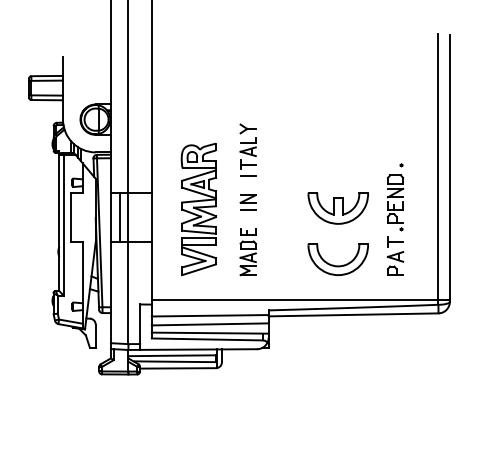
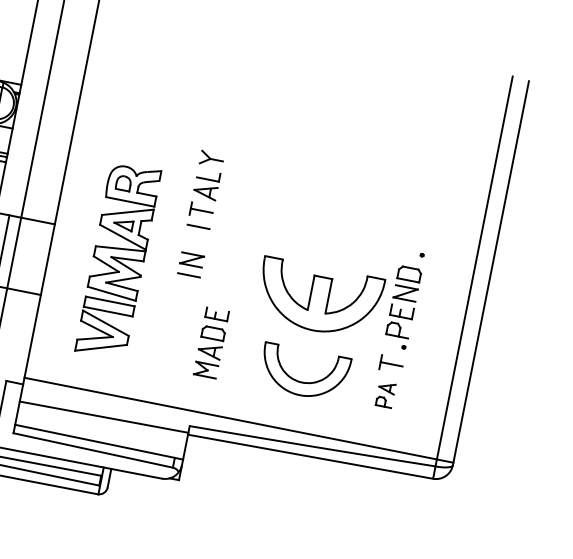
part: (337, 208) -> (317, 299), size x1.4
part: (247, 252) -> (210, 343), moved
part: (395, 263) -> (385, 394), size x0.7
line: (209, 324) -> (100, 429), removed

